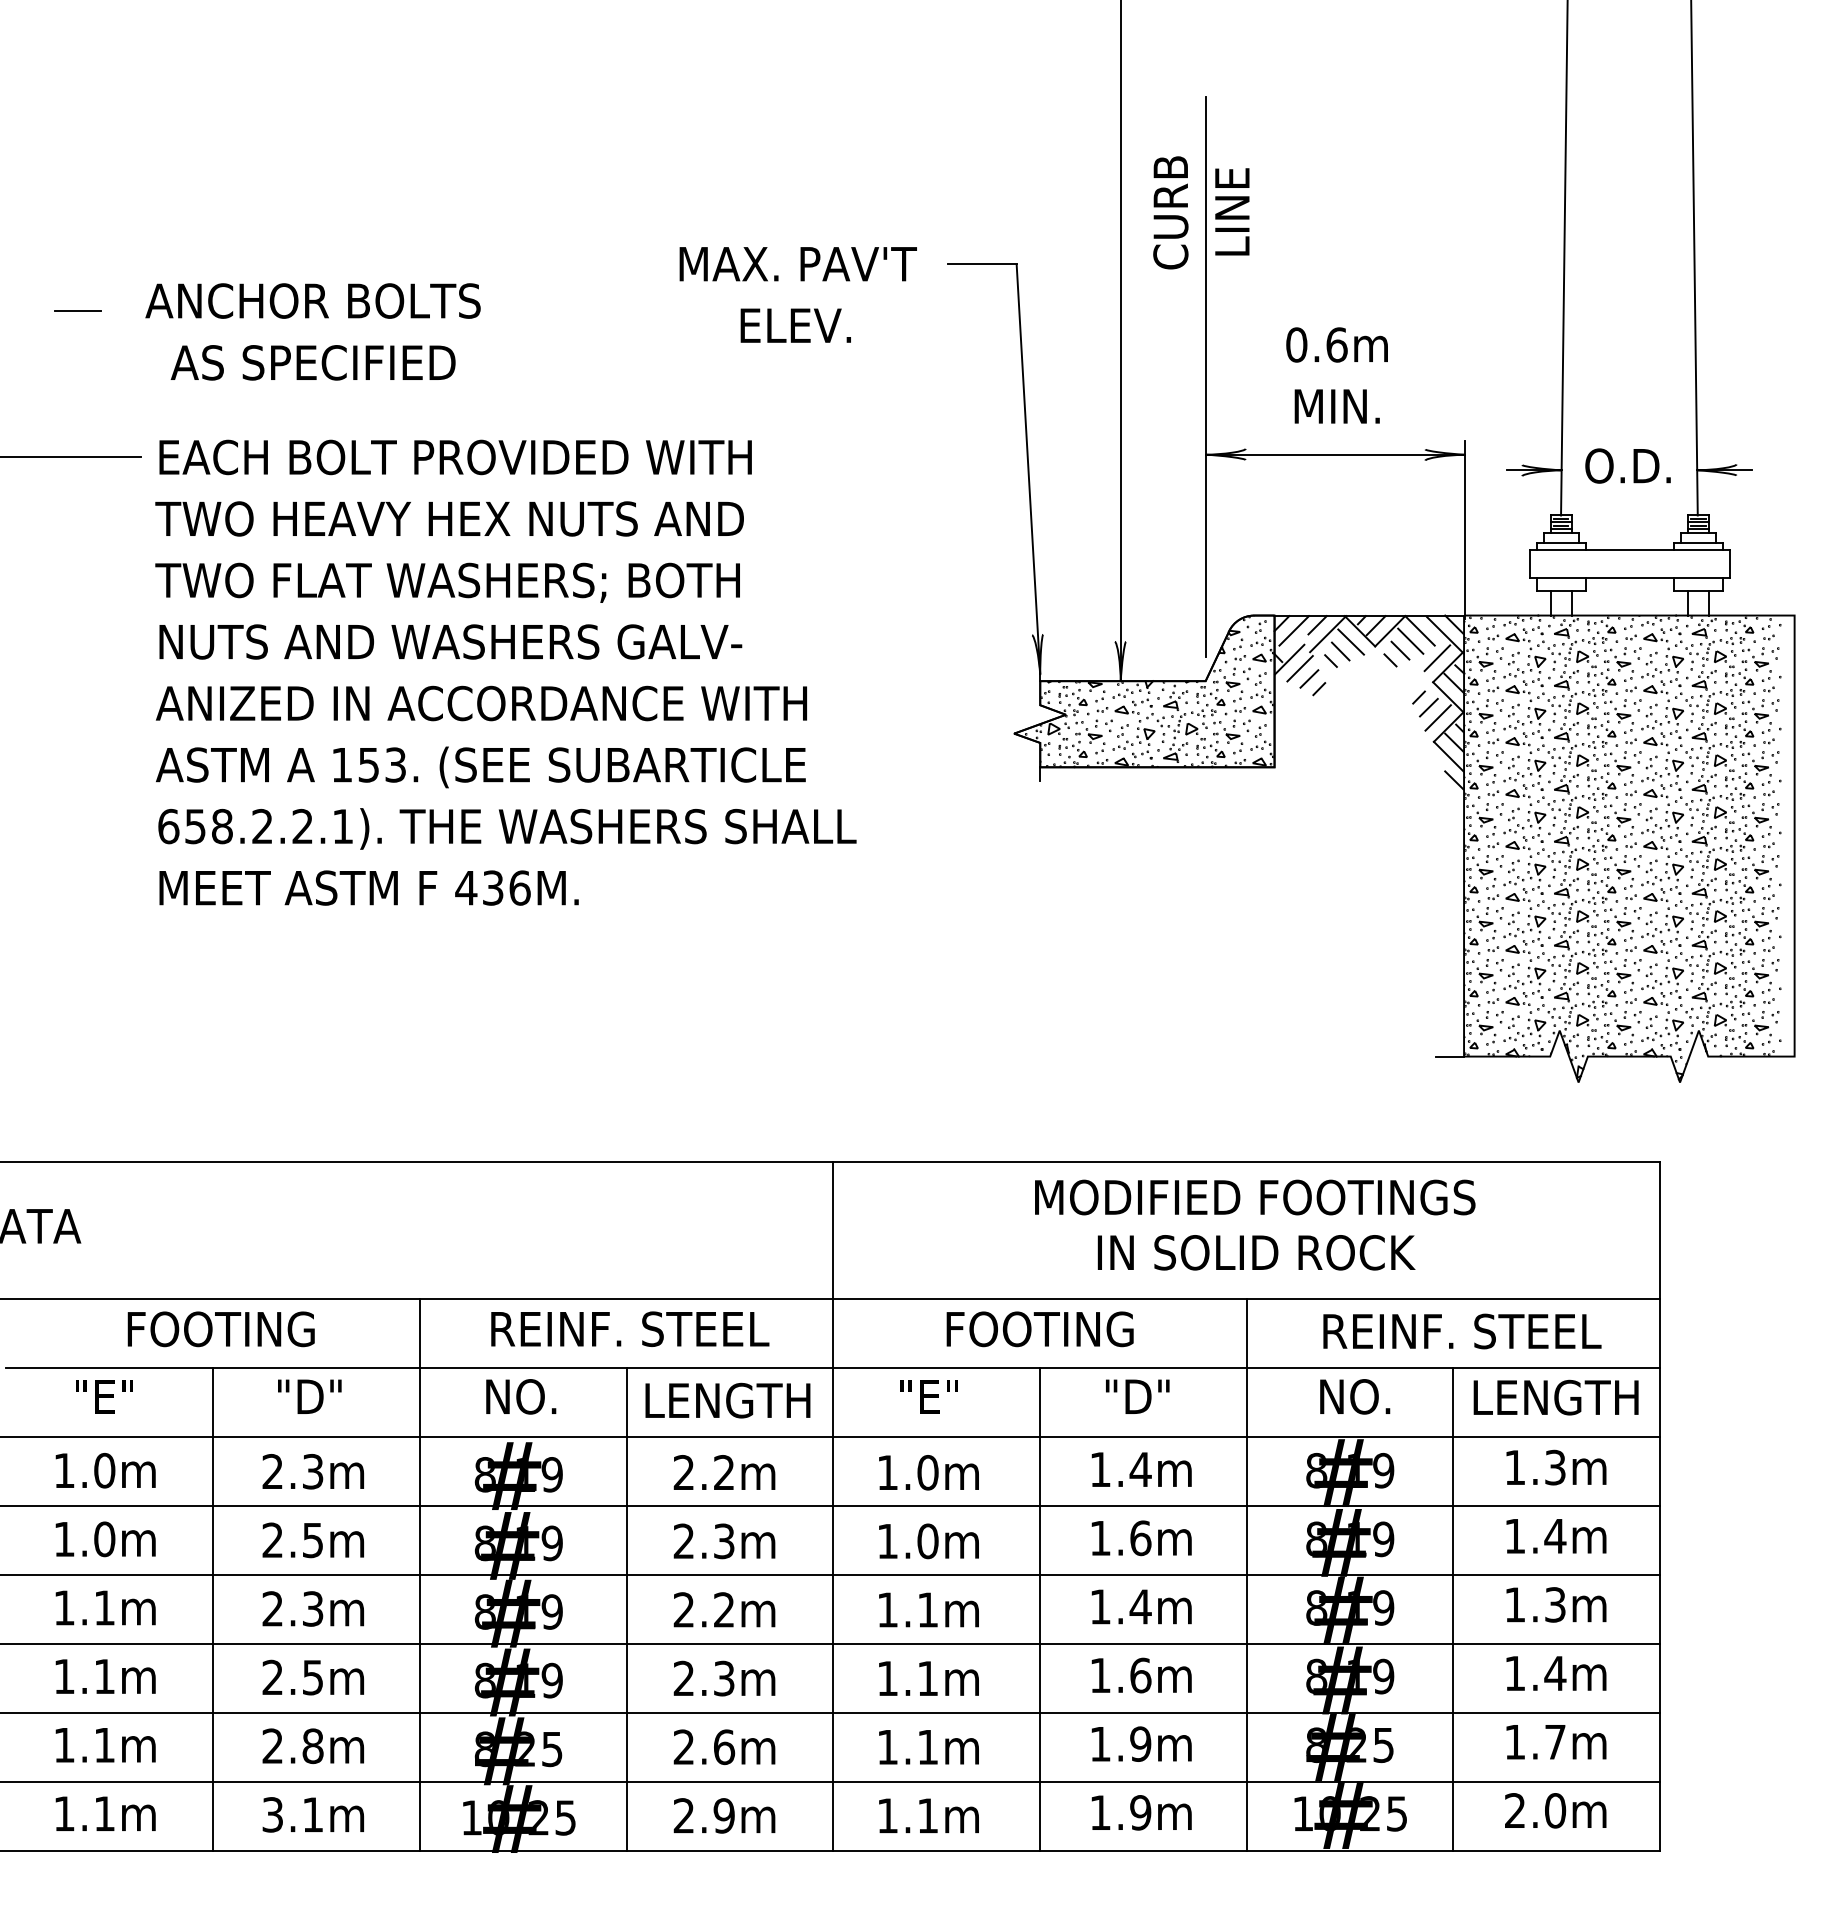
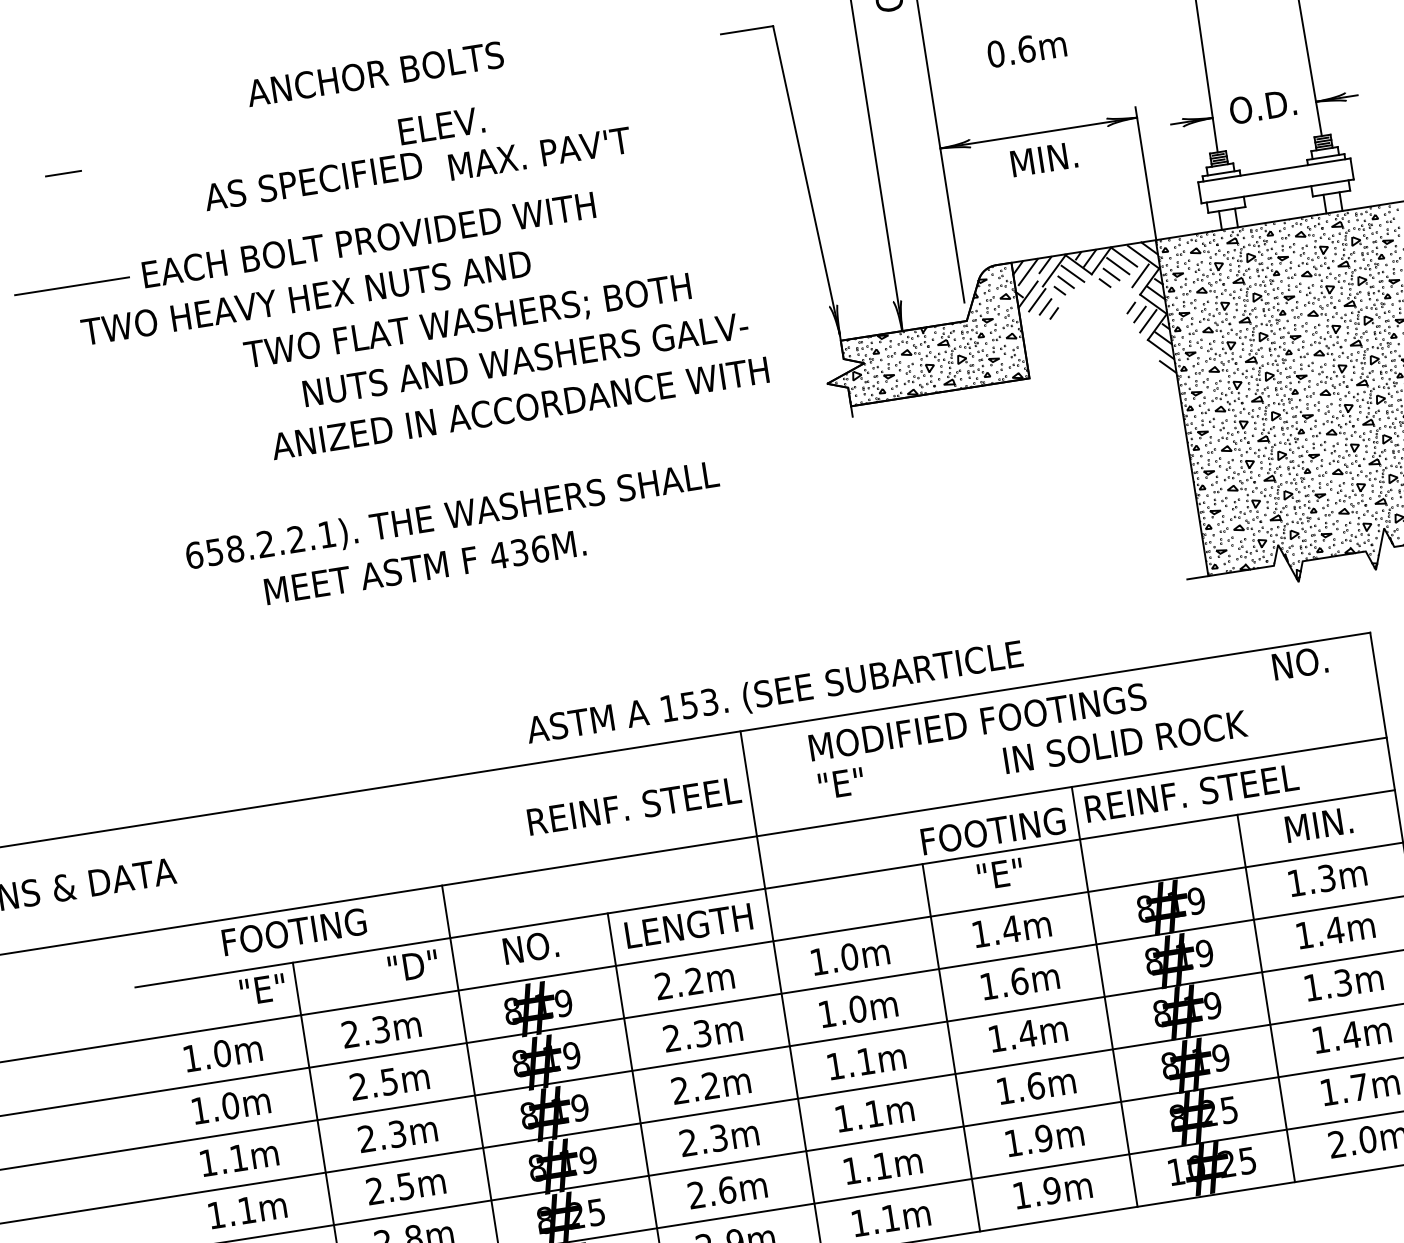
text: (797, 264) -> (539, 154), moved
text: (312, 300) -> (374, 73), moved
text: (795, 325) -> (441, 125), moved
text: (312, 362) -> (312, 181), moved
text: (1336, 406) -> (1043, 159), moved
text: (449, 518) -> (306, 297), moved
text: (447, 582) -> (467, 322), moved
text: (450, 641) -> (525, 359), moved
text: (481, 703) -> (519, 408), moved
text: (480, 767) -> (774, 693), moved
text: (368, 887) -> (424, 566), moved
text: (1255, 1197) -> (978, 722), moved
text: (1256, 1252) -> (1125, 741), moved
text: (630, 1328) -> (634, 805), moved
text: (1039, 1329) -> (992, 831), moved
text: (1462, 1331) -> (1192, 793), moved
text: (104, 1396) -> (262, 989), moved
text: (309, 1396) -> (413, 965), moved
text: (928, 1396) -> (840, 783), moved
text: (1137, 1396) -> (1000, 873), "D" -> "E"
text: (1355, 1396) -> (1300, 663), moved
text: (1555, 1397) -> (1318, 824), LENGTH -> MIN.

